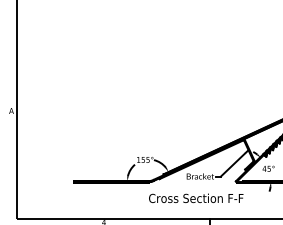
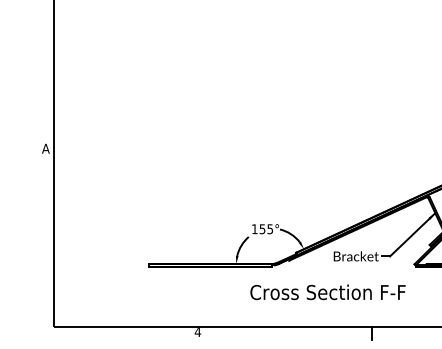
text: (196, 198) -> (328, 292), moved

